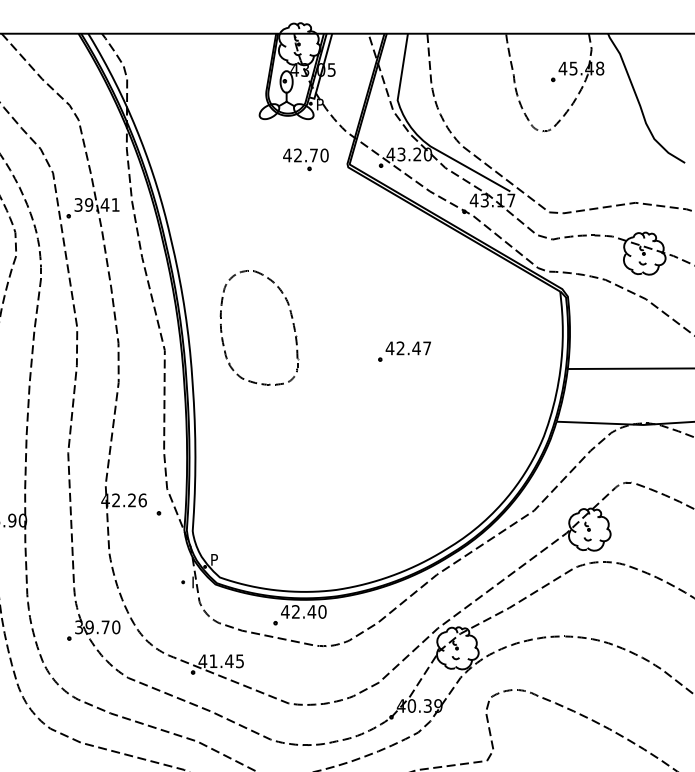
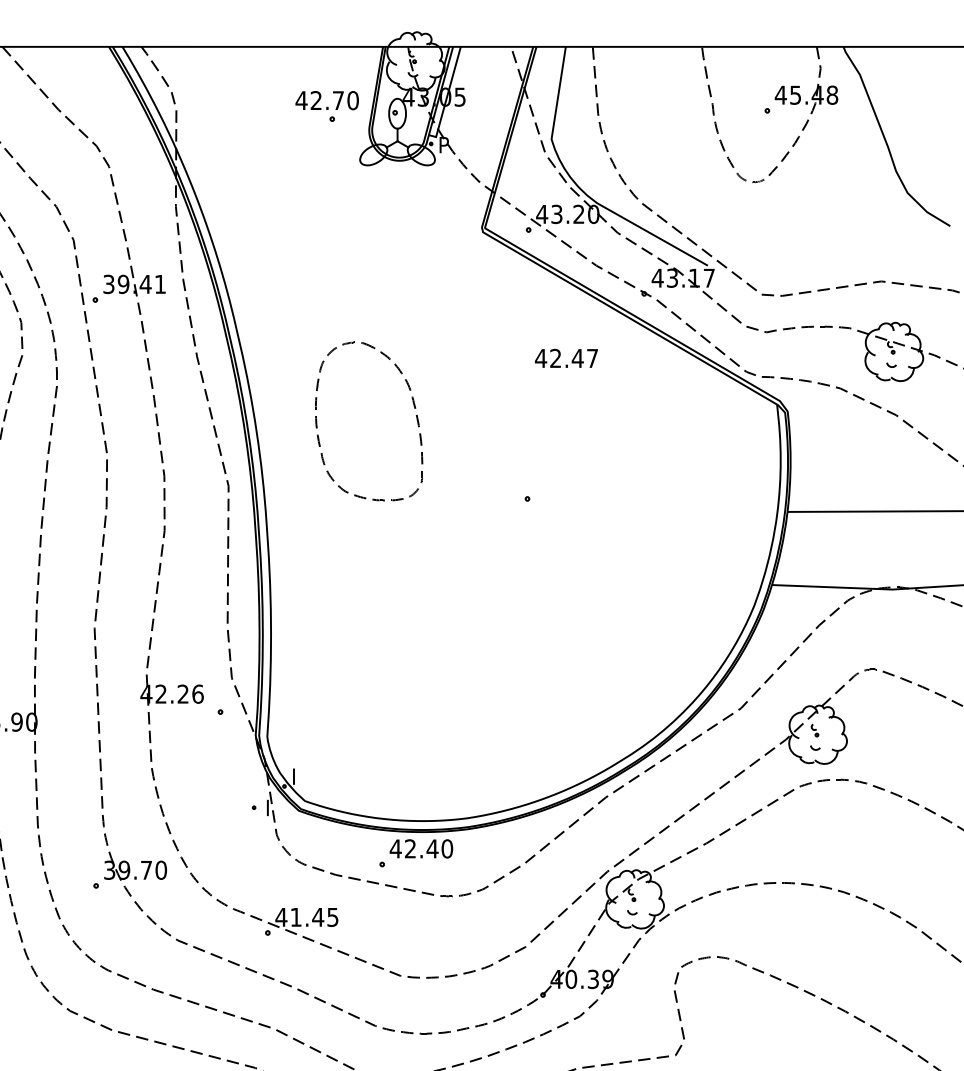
part: (305, 159) -> (326, 106), moved
part: (292, 324) -> (415, 416), moved
text: (407, 348) -> (565, 358), moved
text: (214, 557) -> (297, 773), P -> I

